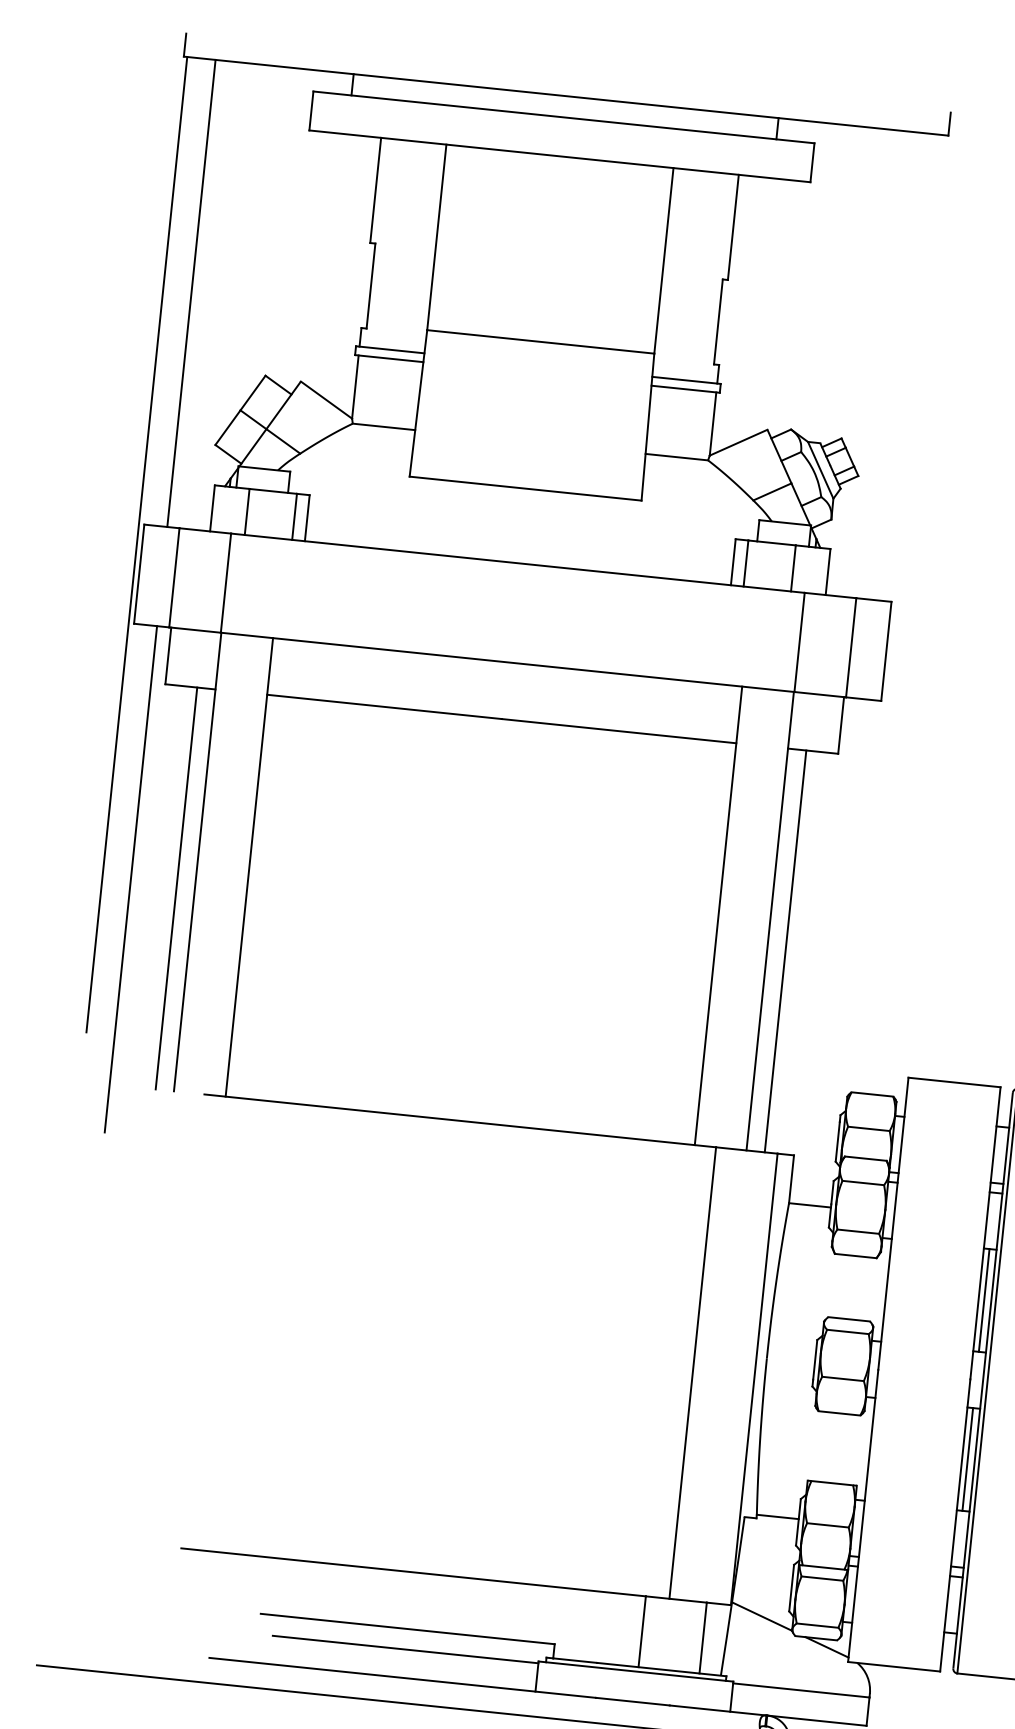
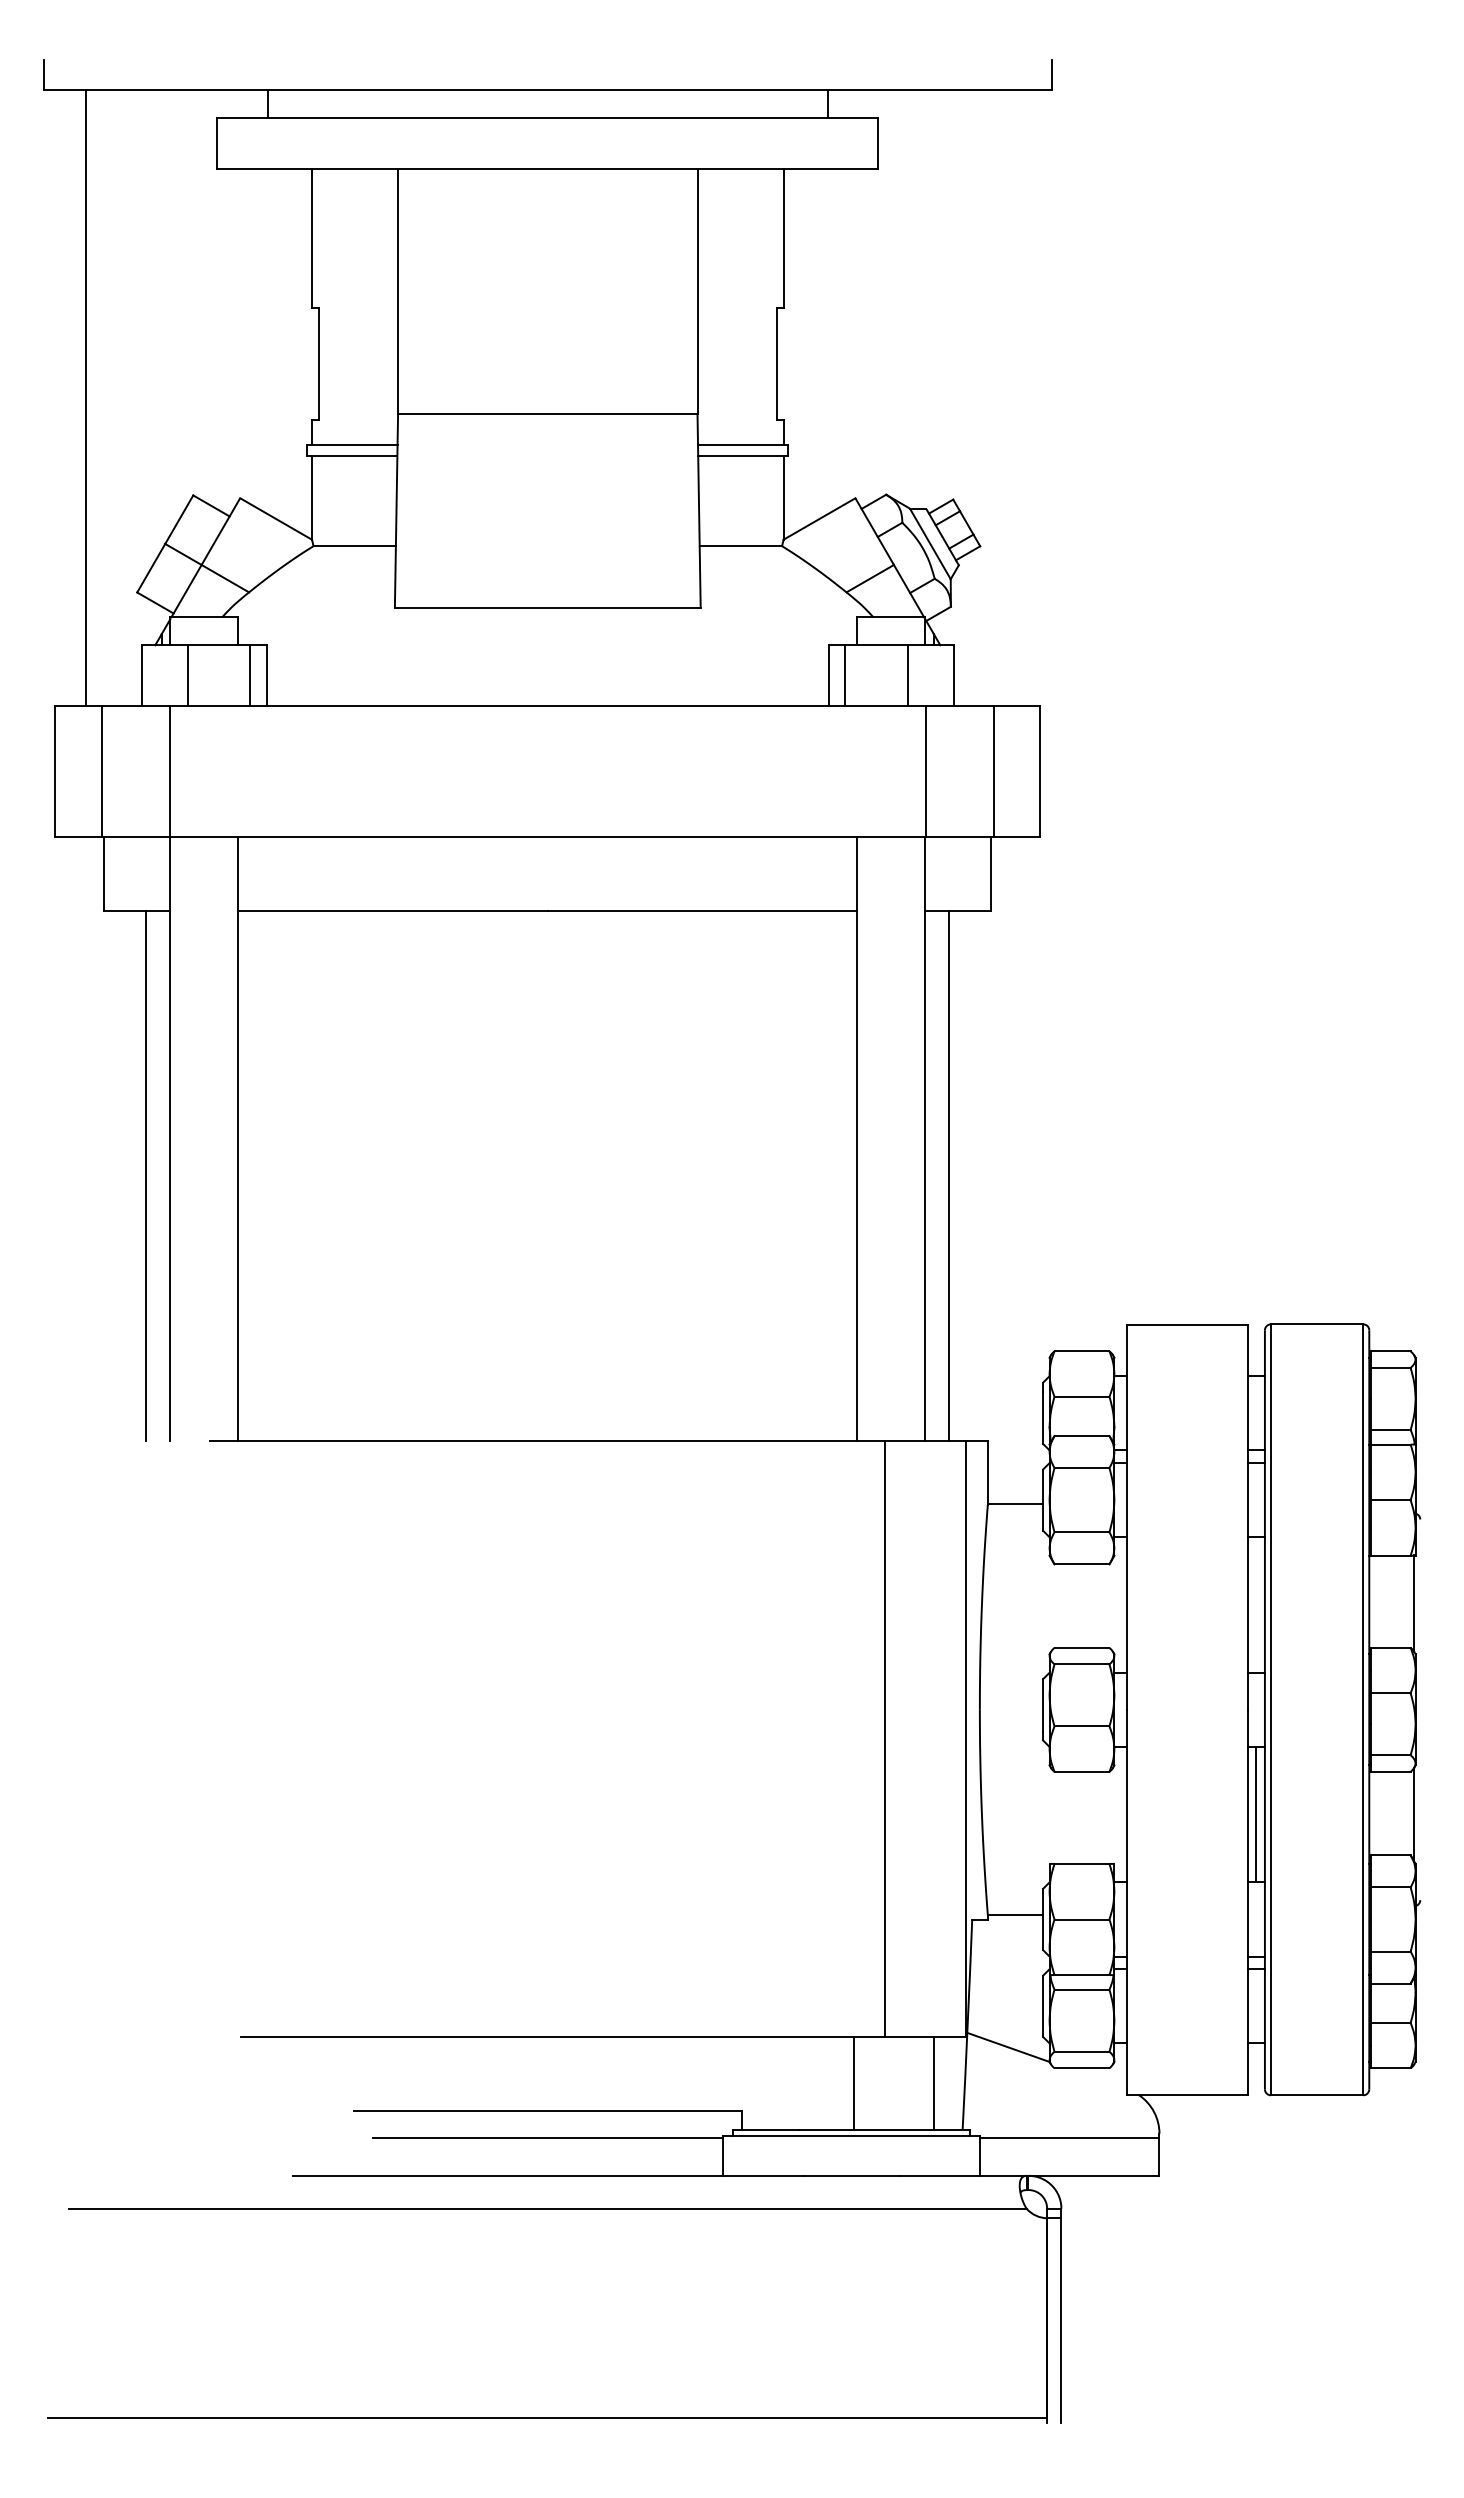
line: (137, 544) -> (48, 733), removed
line: (130, 879) -> (85, 1170), removed
line: (984, 1300) -> (1255, 1604), removed
line: (826, 1647) -> (1096, 2078), removed

